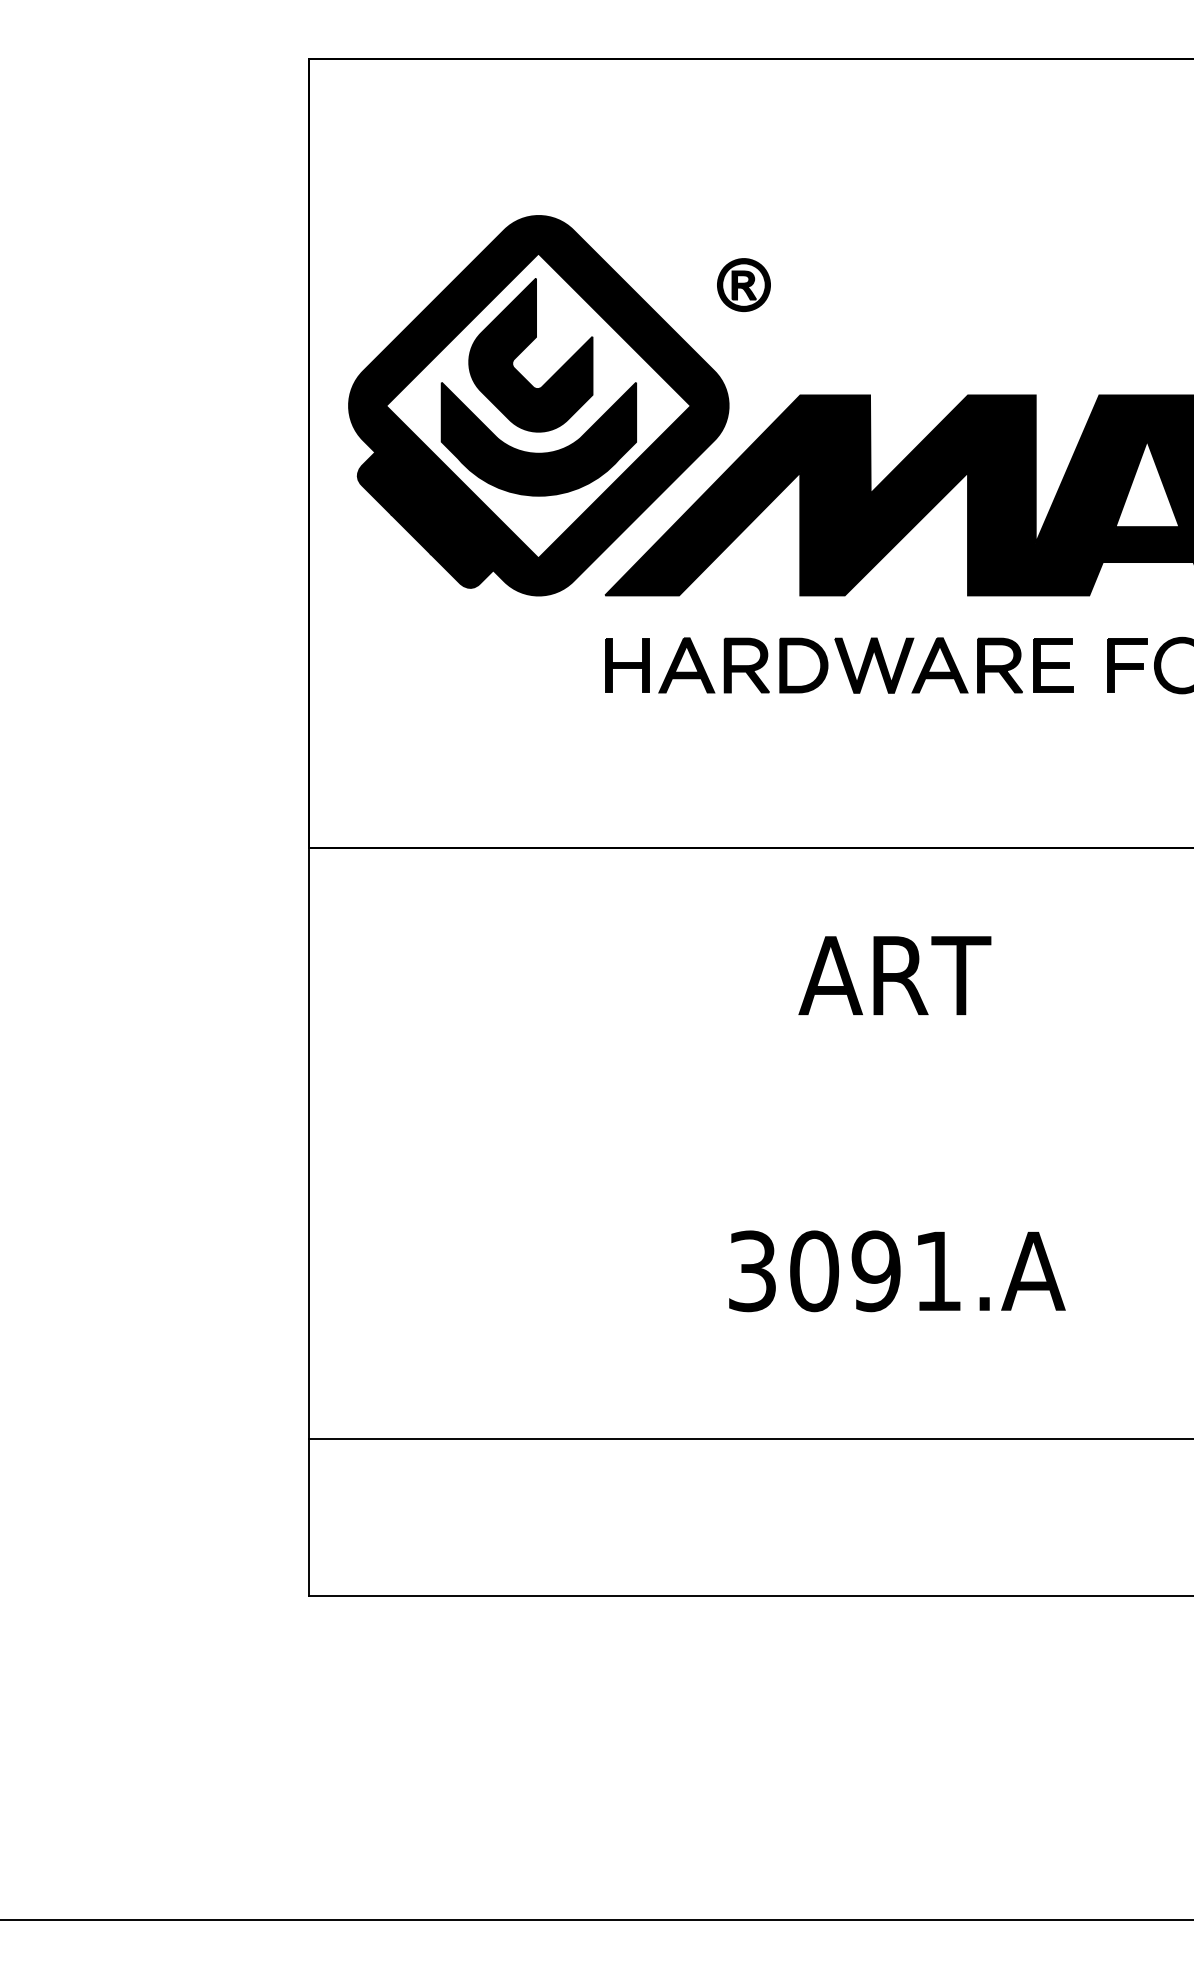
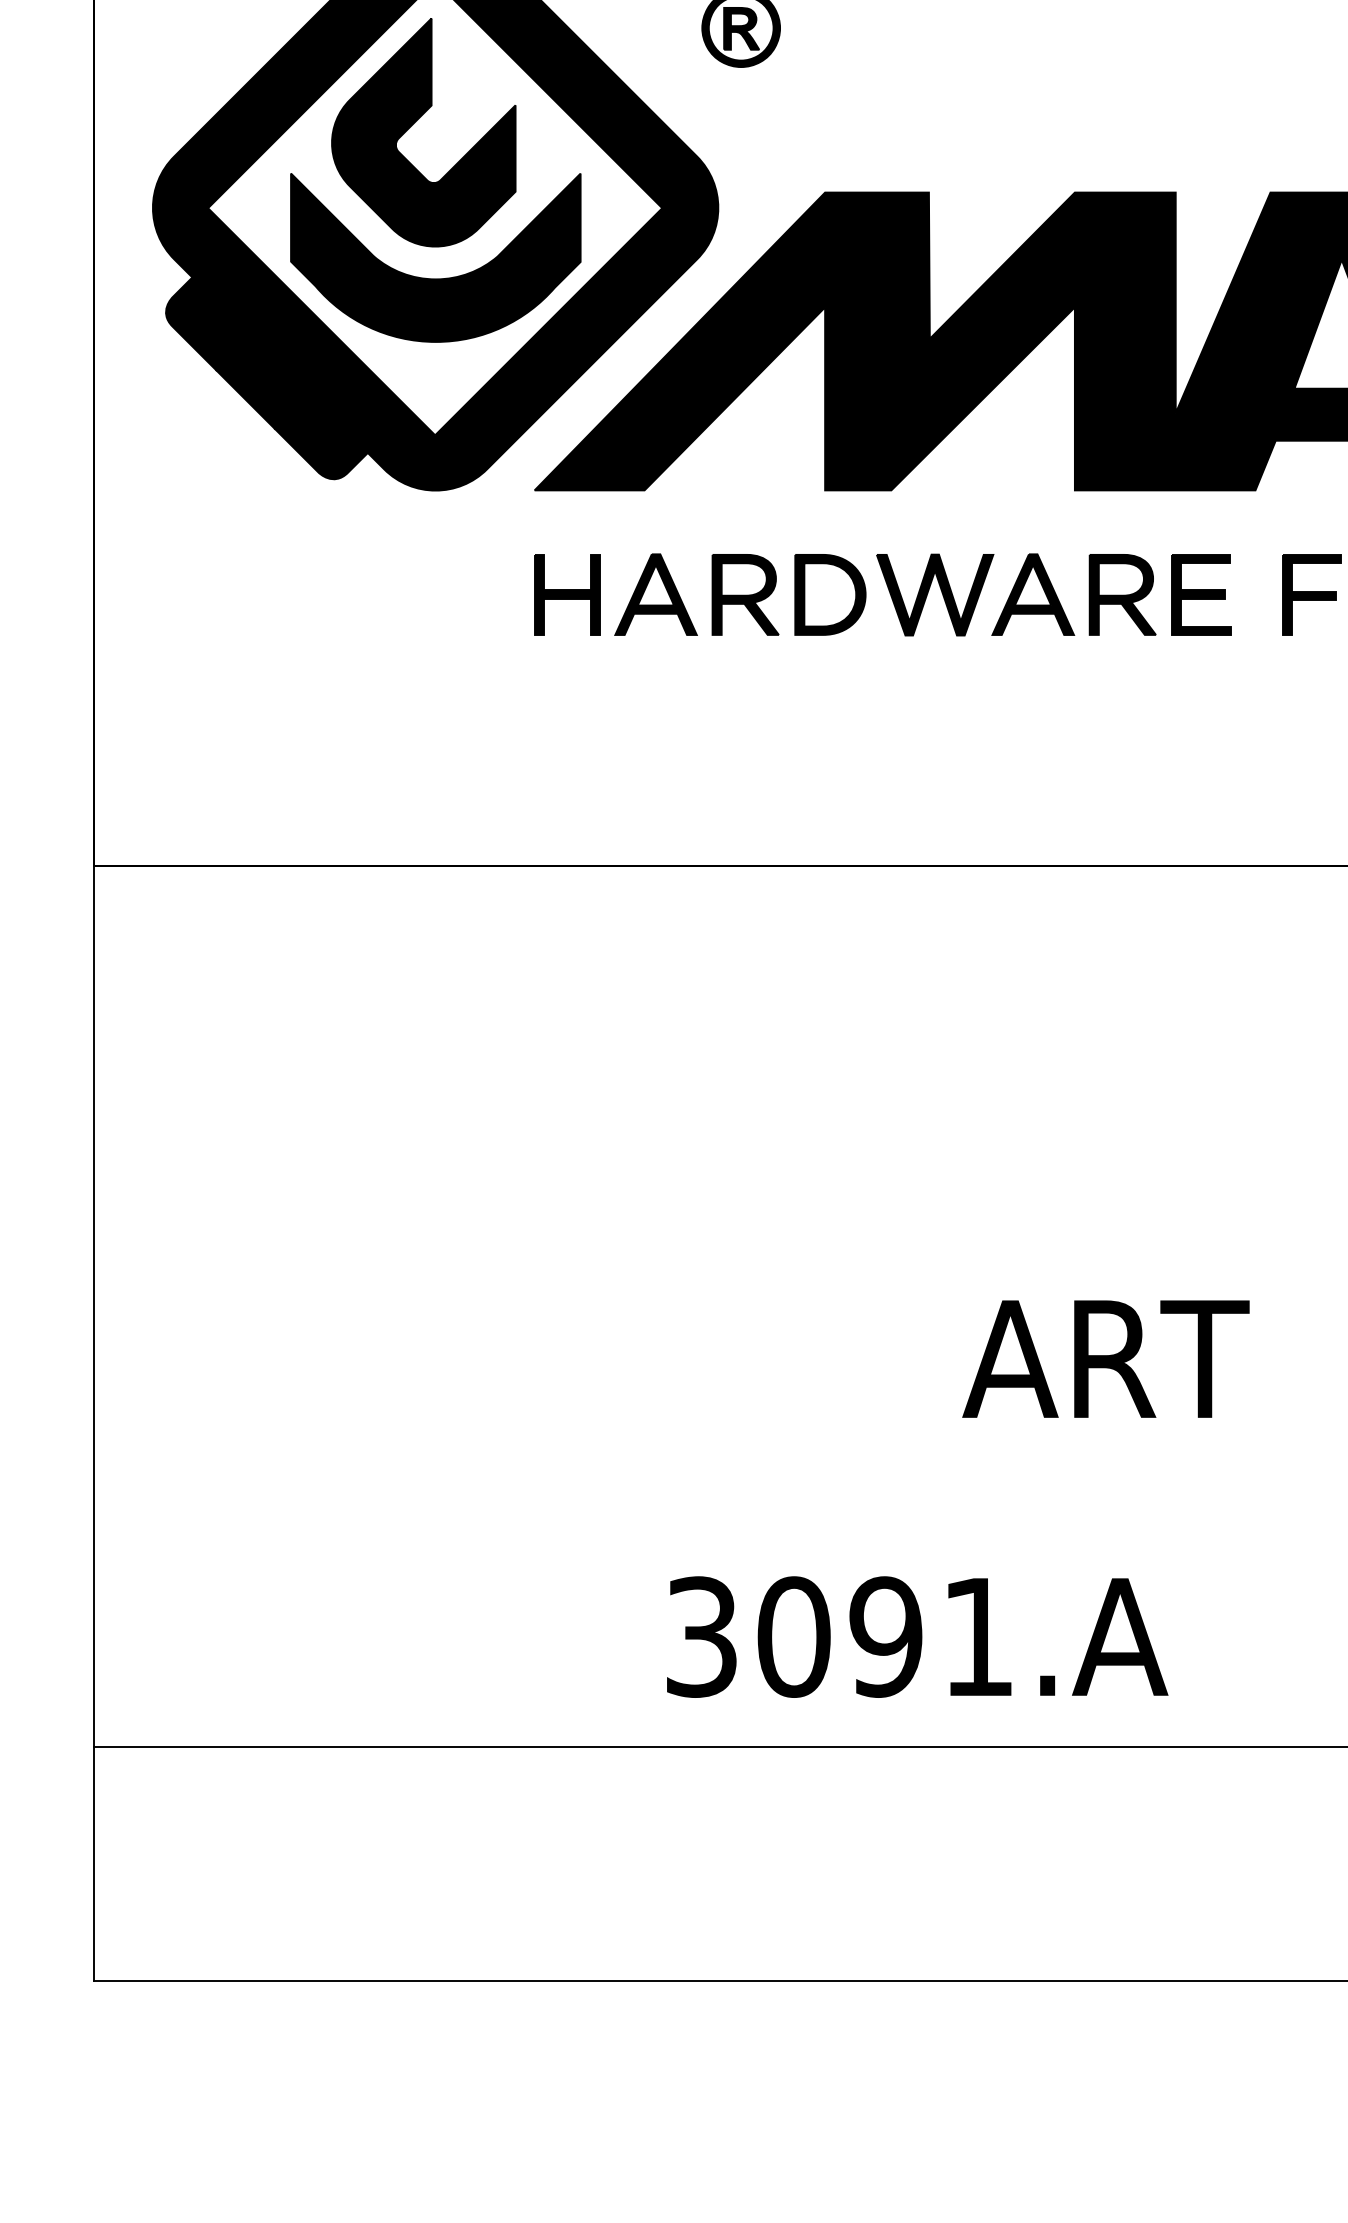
text: (894, 975) -> (1105, 1358), moved
text: (897, 1271) -> (917, 1637), moved

